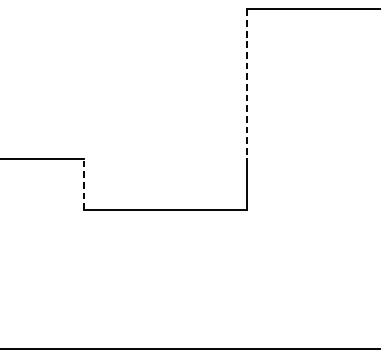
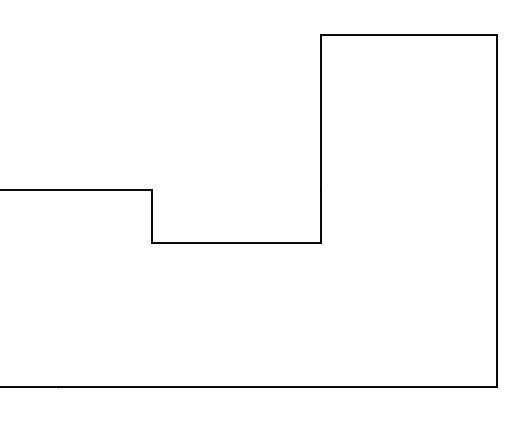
line: (247, 85) -> (320, 113), dashed -> solid
line: (84, 183) -> (152, 215), dashed -> solid

